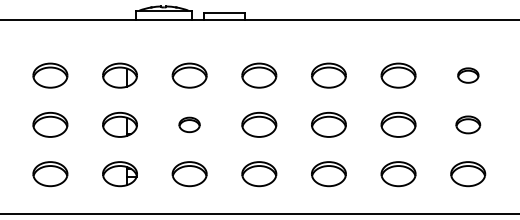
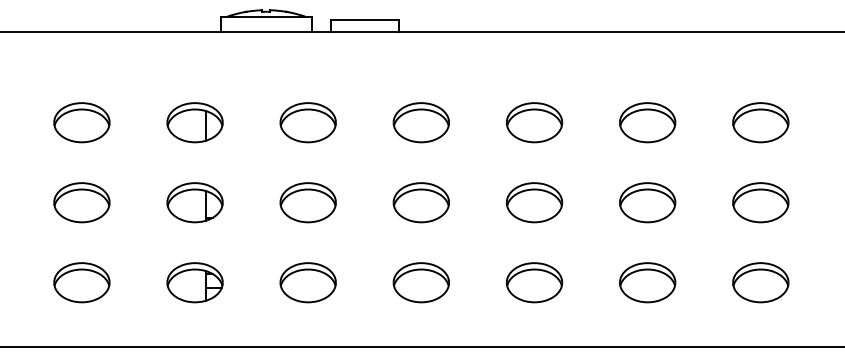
part: (468, 75) -> (761, 122), size x1.67
part: (189, 124) -> (307, 202), size x1.67
part: (468, 124) -> (761, 202), size x1.43

